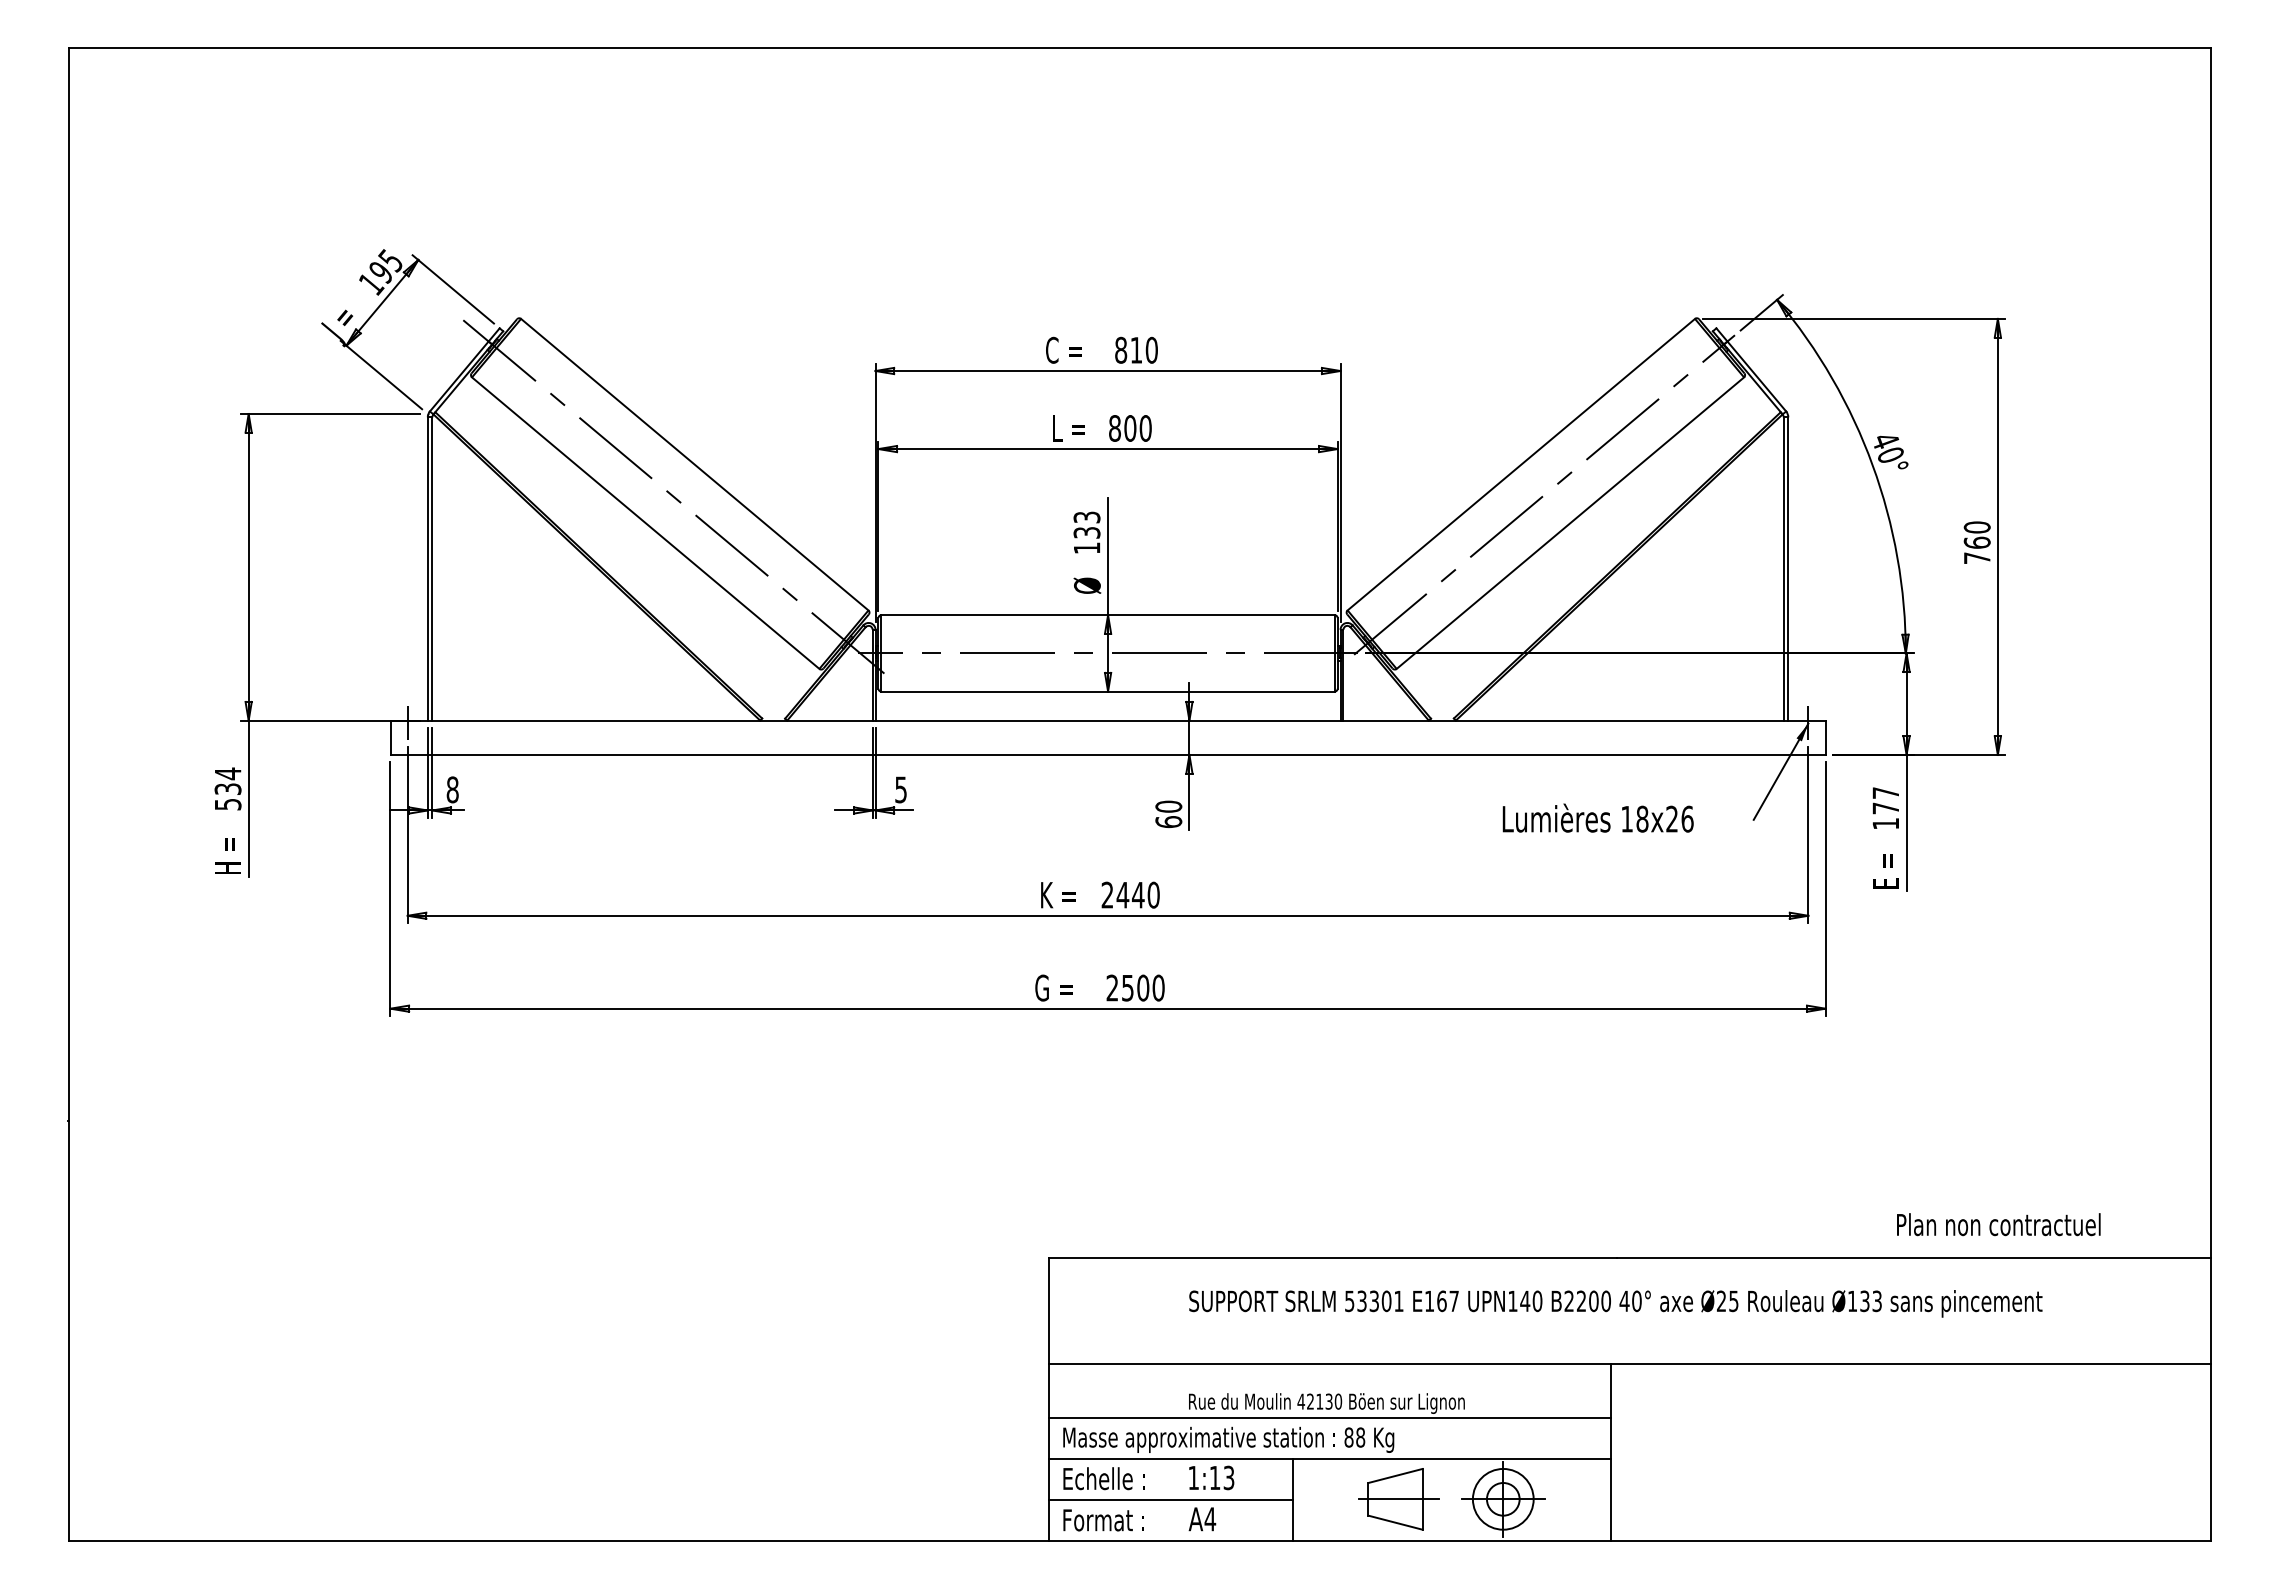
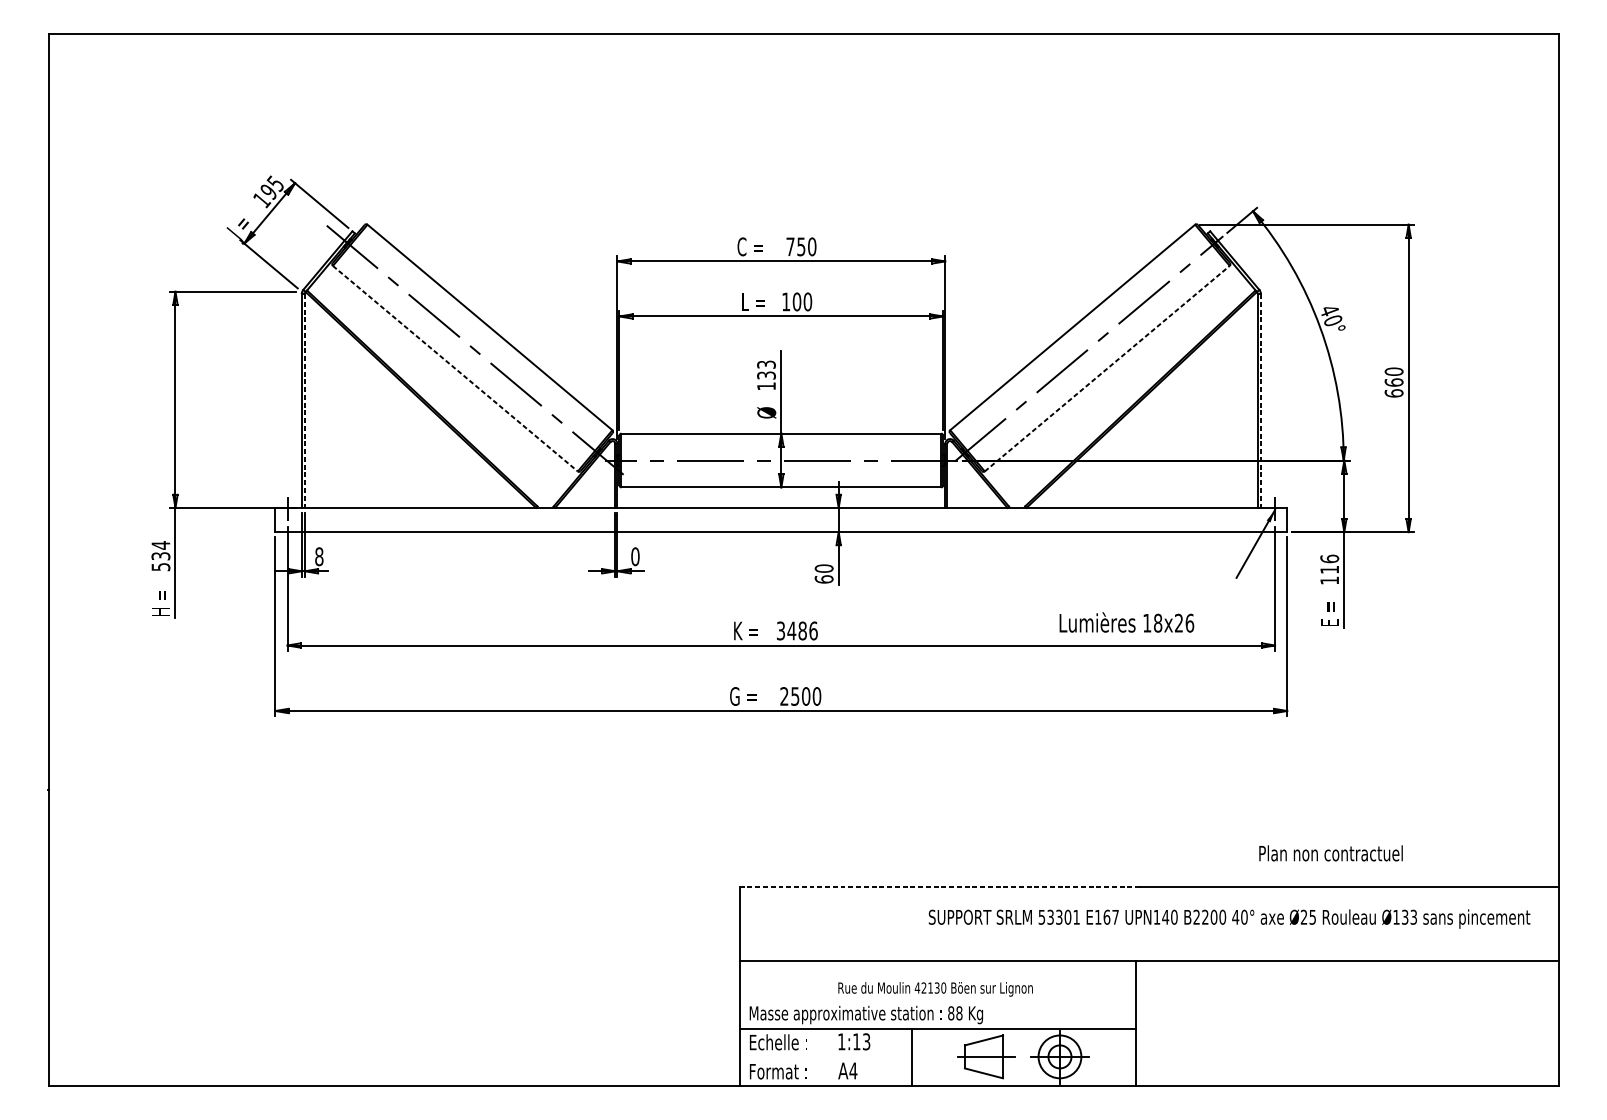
text: (1128, 349) -> (795, 246), 810 -> 750
text: (1114, 428) -> (785, 301), 800 -> 100
line: (645, 523) -> (455, 368), solid -> dashed
line: (1570, 523) -> (1107, 368), solid -> dashed
text: (1976, 558) -> (1393, 393), 760 -> 660
line: (432, 568) -> (305, 400), solid -> dashed
line: (1788, 568) -> (1261, 400), solid -> dashed
text: (901, 789) -> (635, 556), 5 -> 0
text: (1885, 800) -> (1329, 564), 177 -> 116
text: (1597, 817) -> (1126, 622), moved
text: (1130, 894) -> (797, 630), 2440 -> 3486
text: (1998, 1224) -> (1330, 853), moved
line: (1333, 1257) -> (940, 886), solid -> dashed
text: (1615, 1303) -> (1229, 918), moved
line: (1330, 1418) -> (938, 999), removed
line: (1170, 1500) -> (825, 1057), removed

